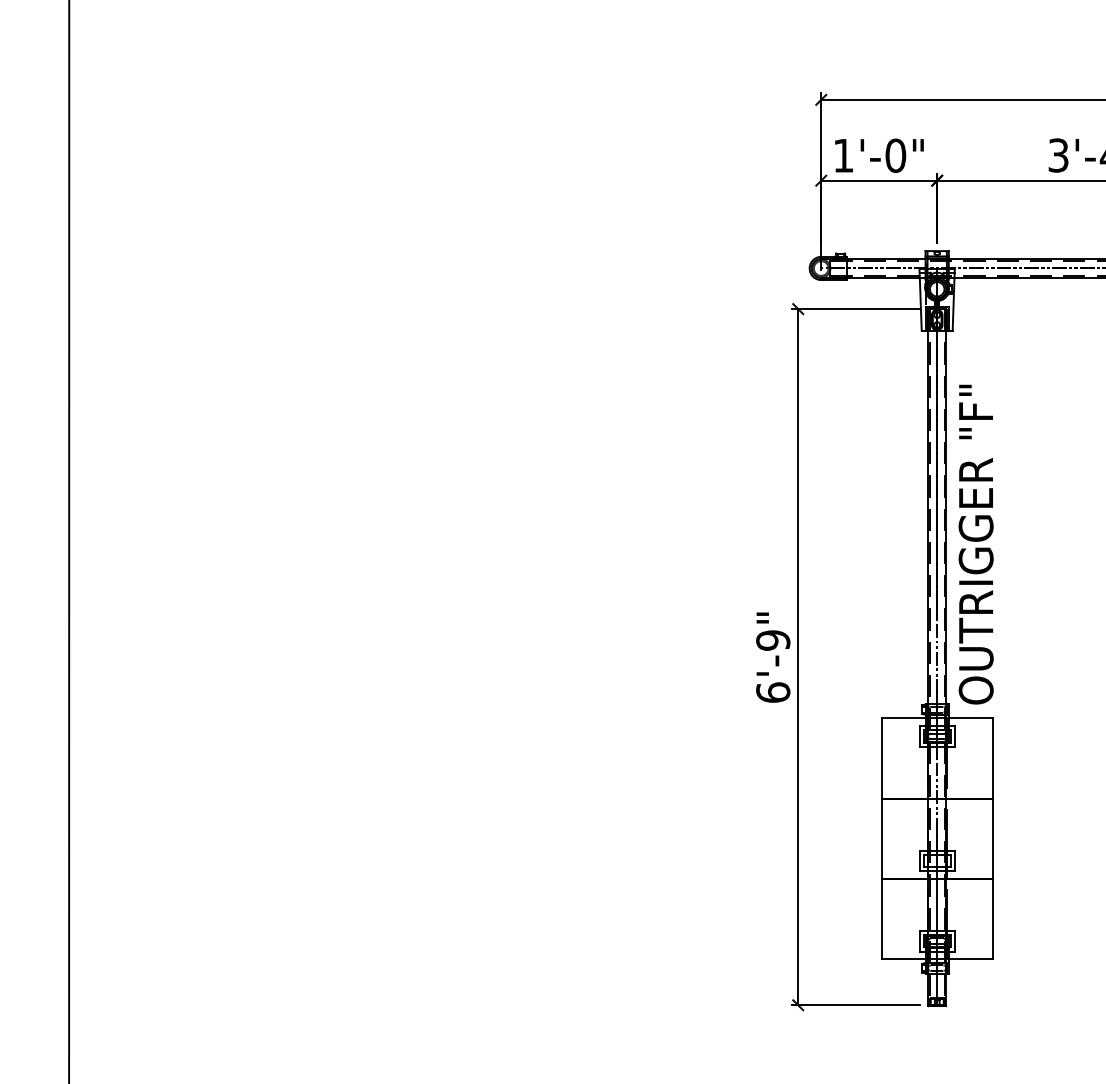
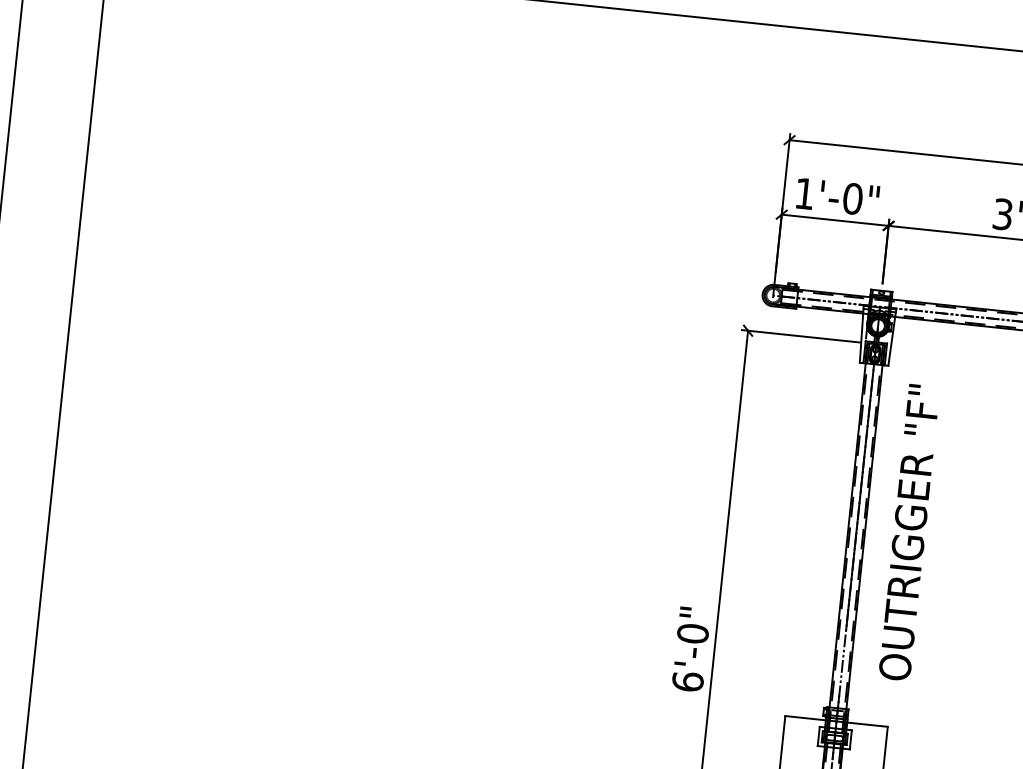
text: (975, 544) -> (908, 532), moved
text: (773, 640) -> (693, 633), 6'-9" -> 6'-0"

